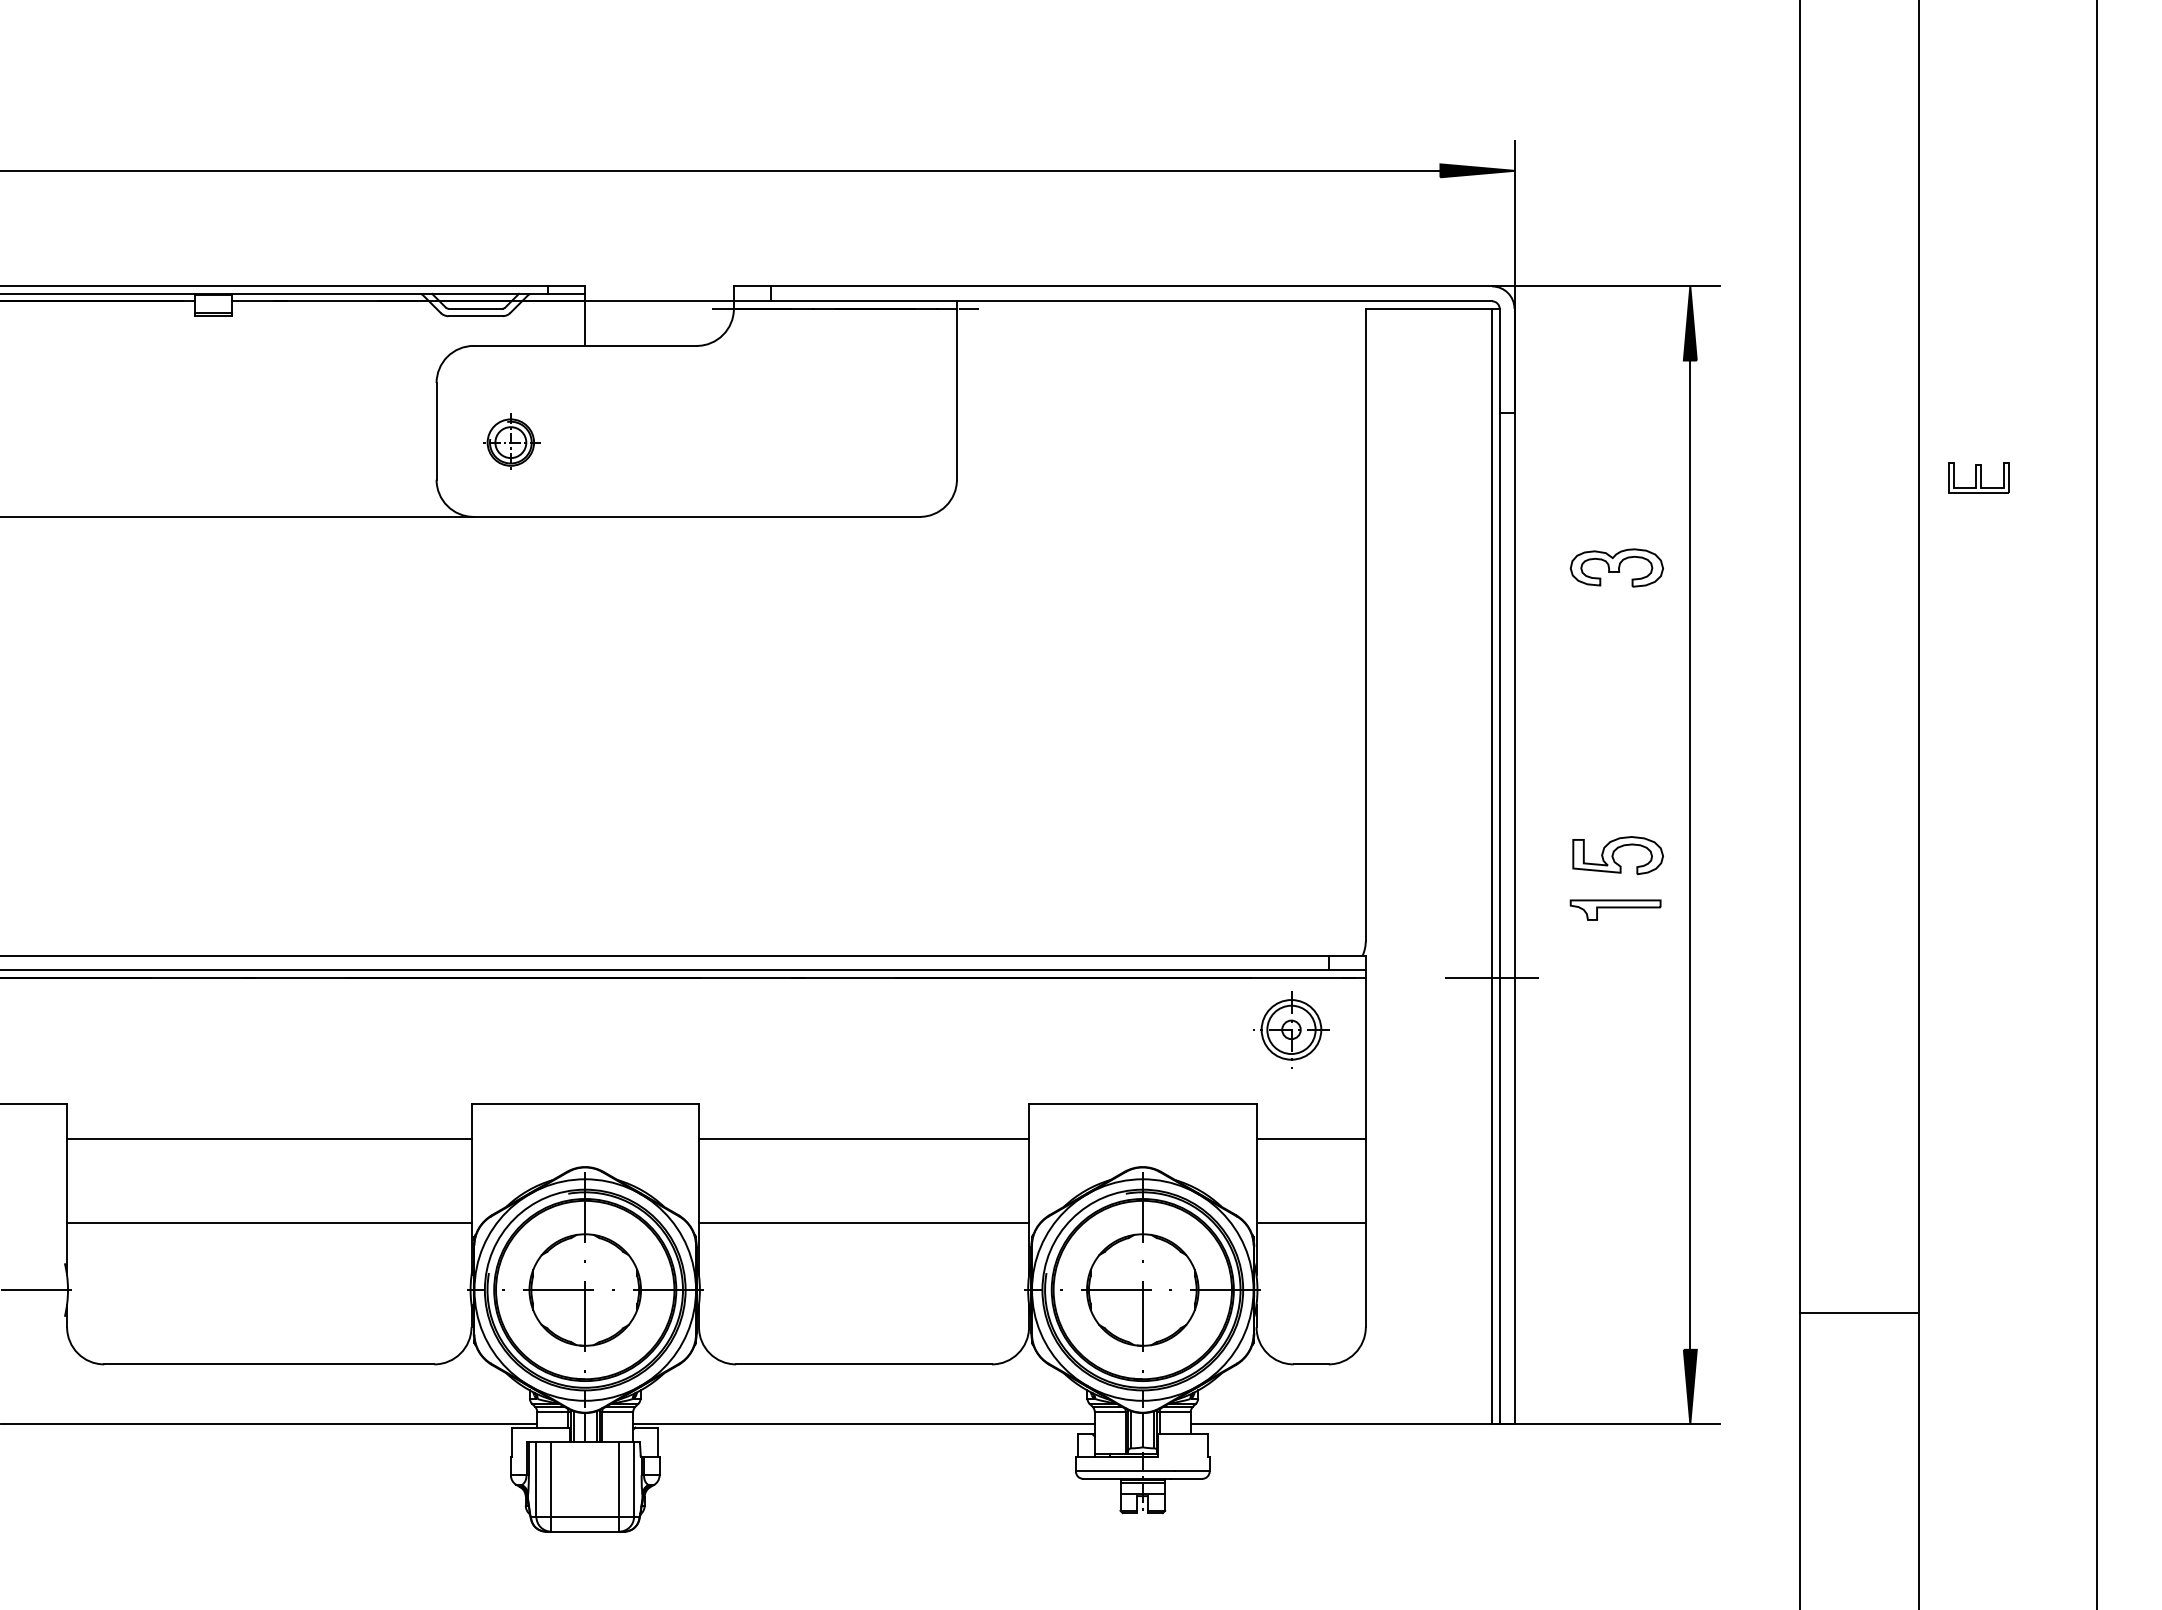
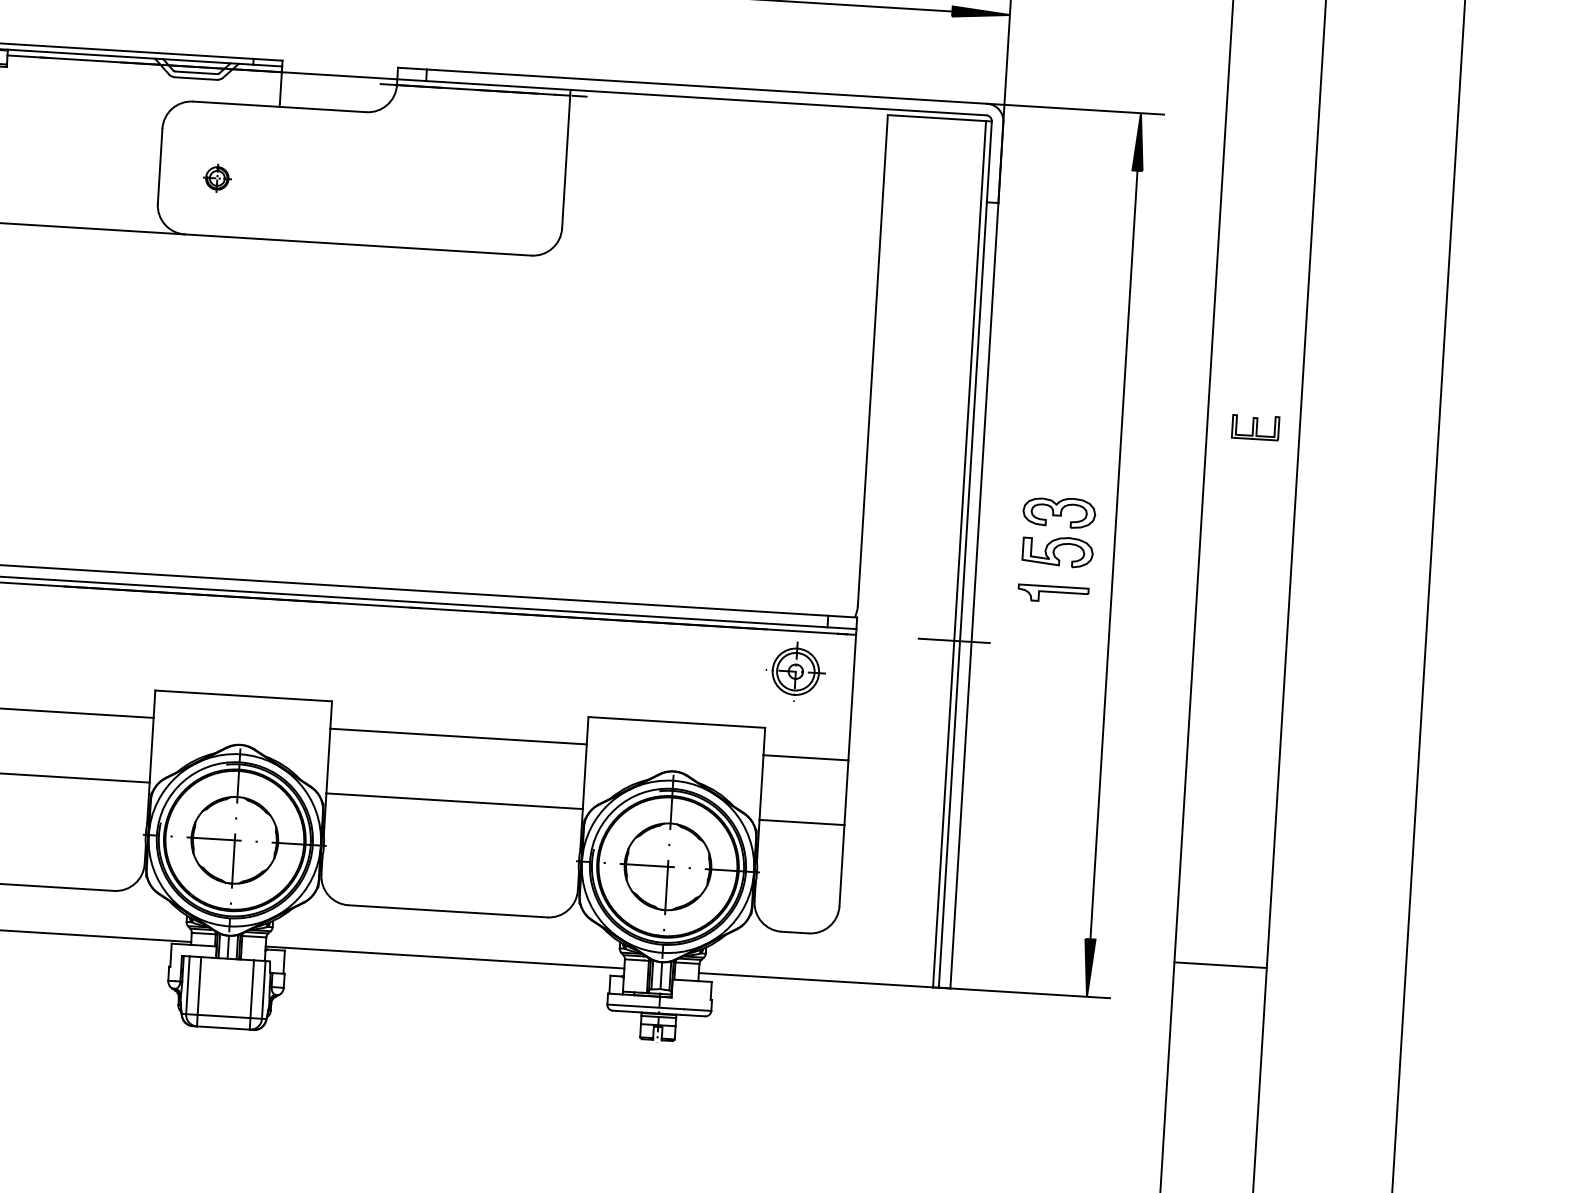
part: (510, 442) -> (217, 178), size x0.62
part: (1978, 477) -> (1255, 427), moved
part: (1616, 567) -> (1059, 512), moved
line: (1858, 1312) -> (1220, 964), moved

